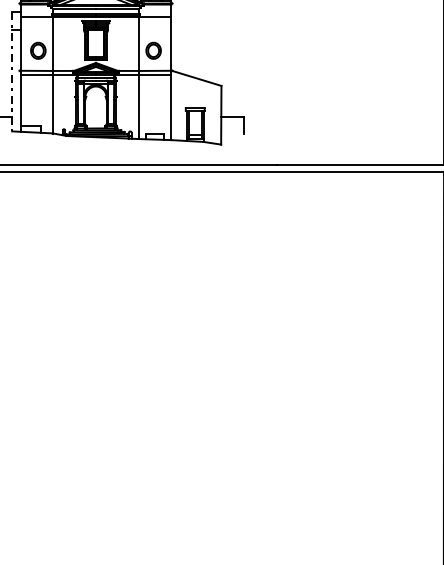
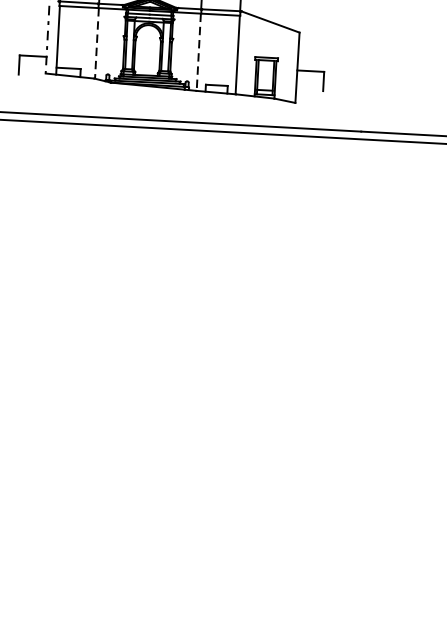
line: (53, 104) -> (96, 43), solid -> dashed
line: (138, 107) -> (198, 53), solid -> dashed

